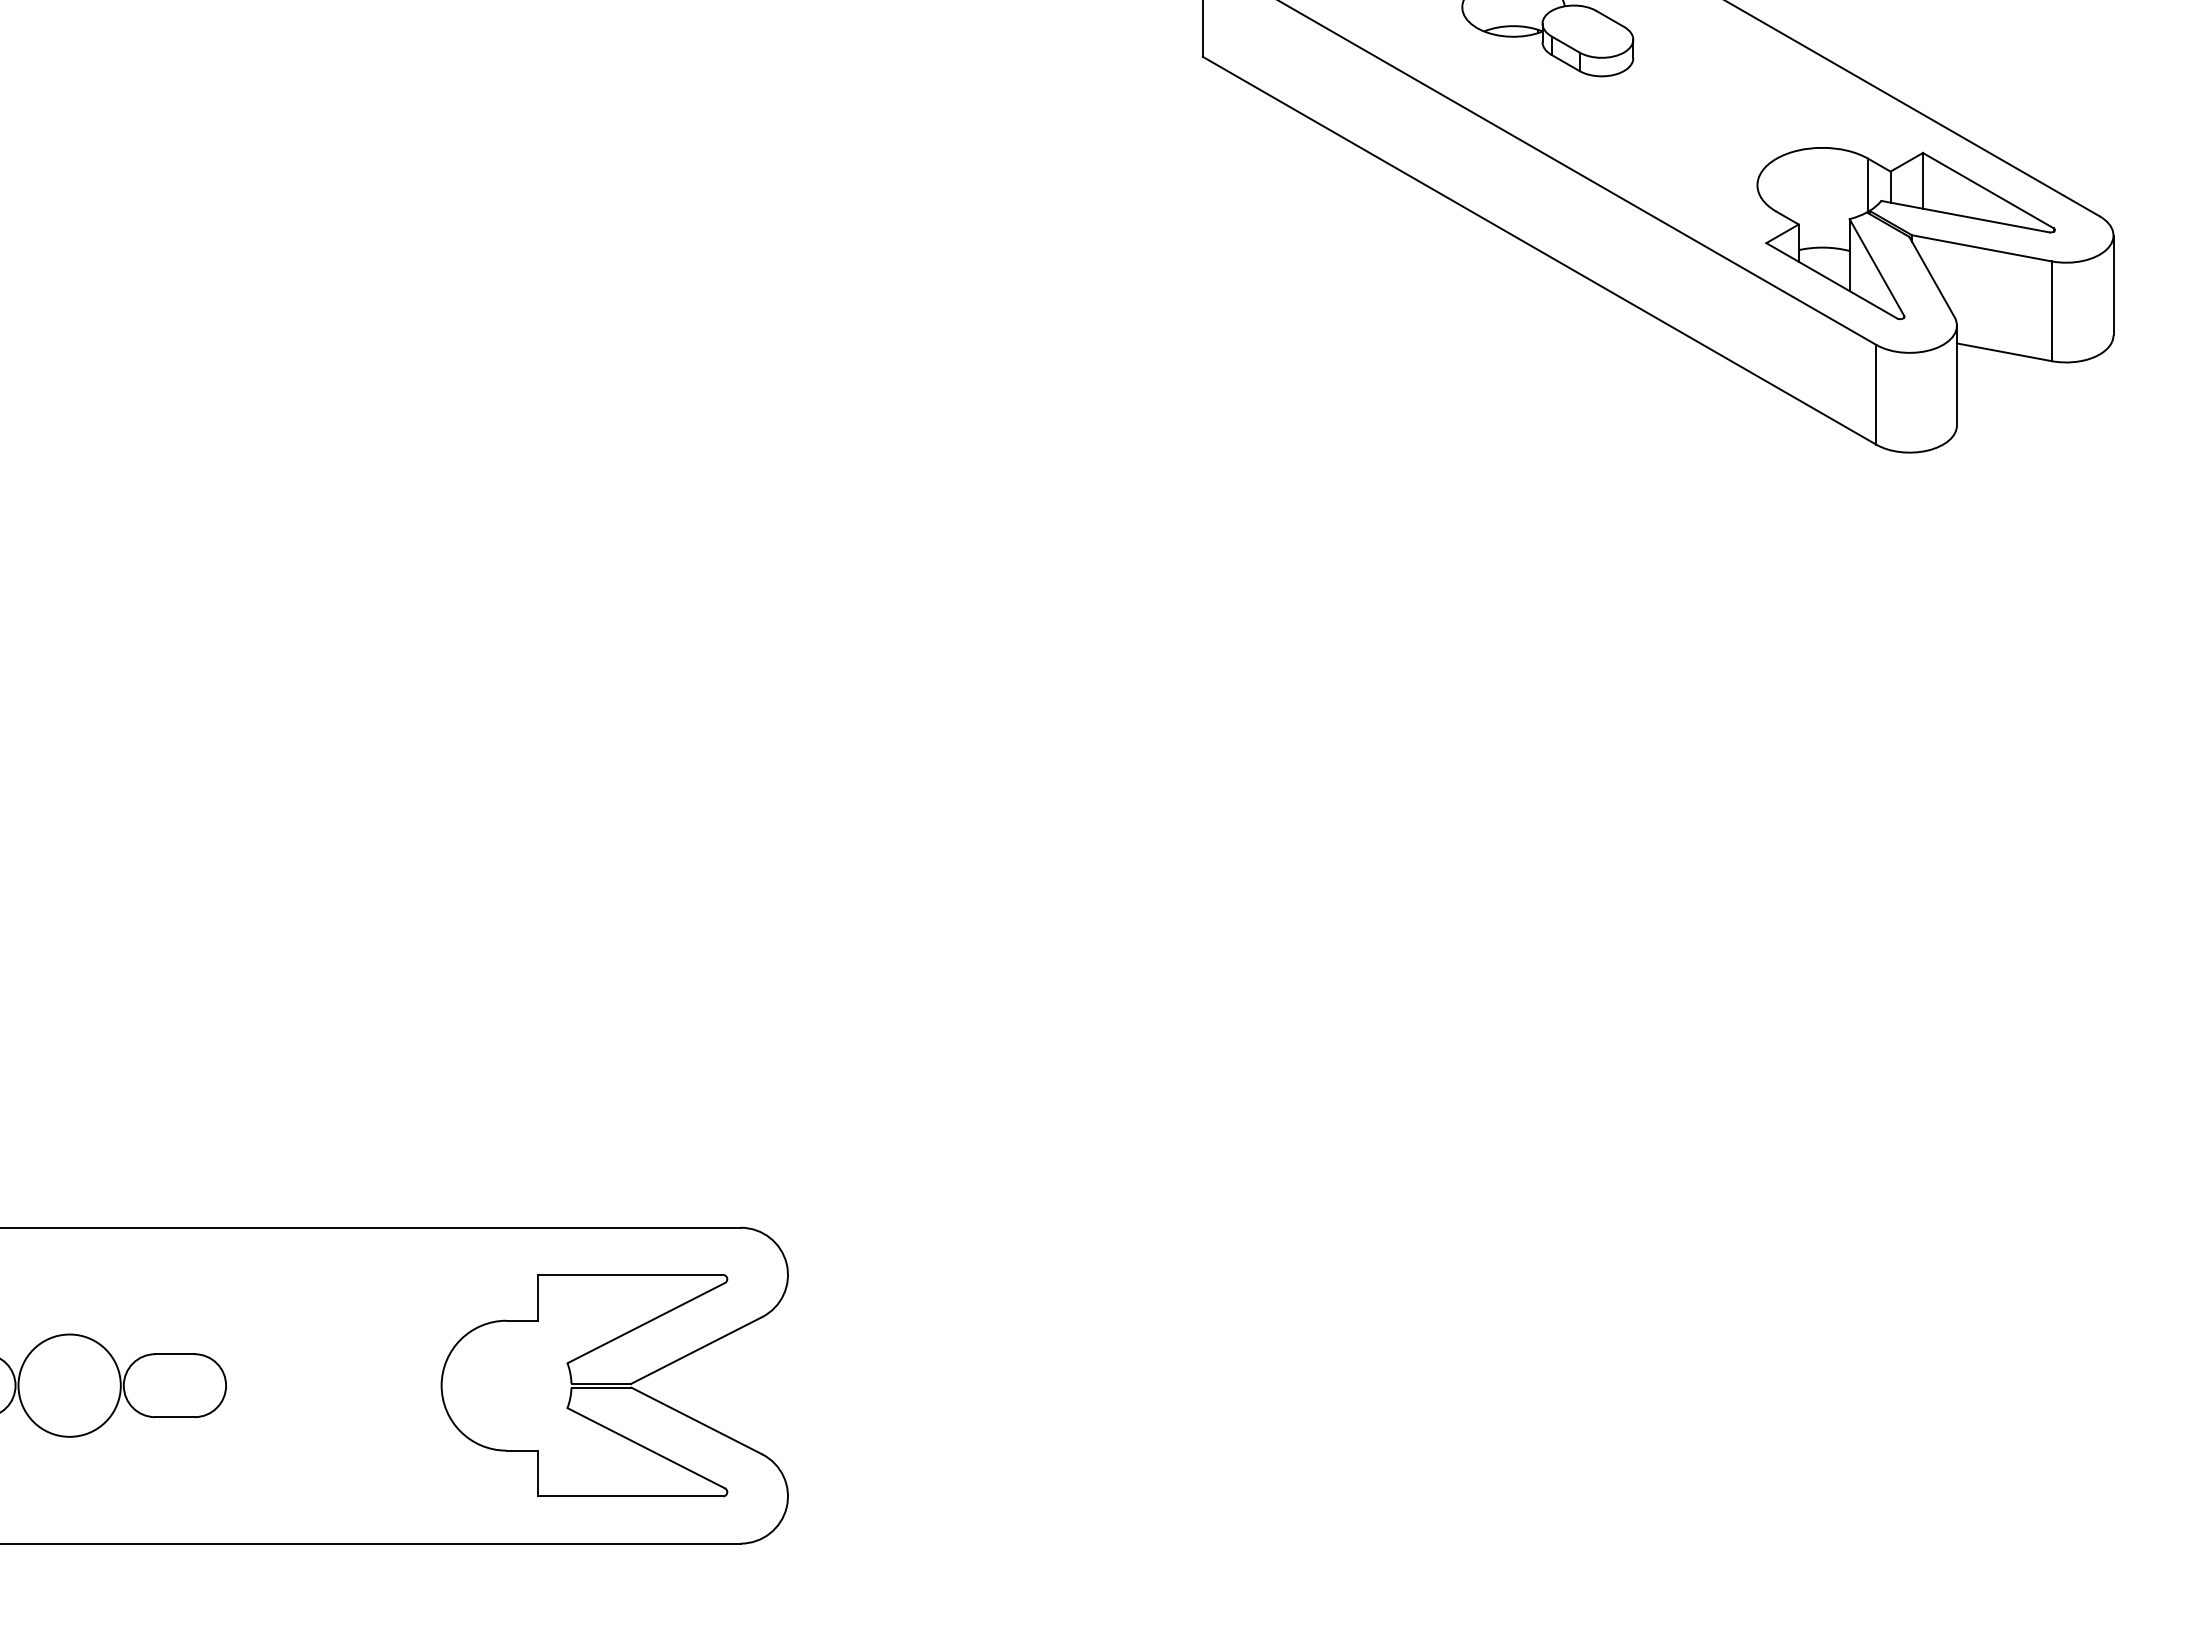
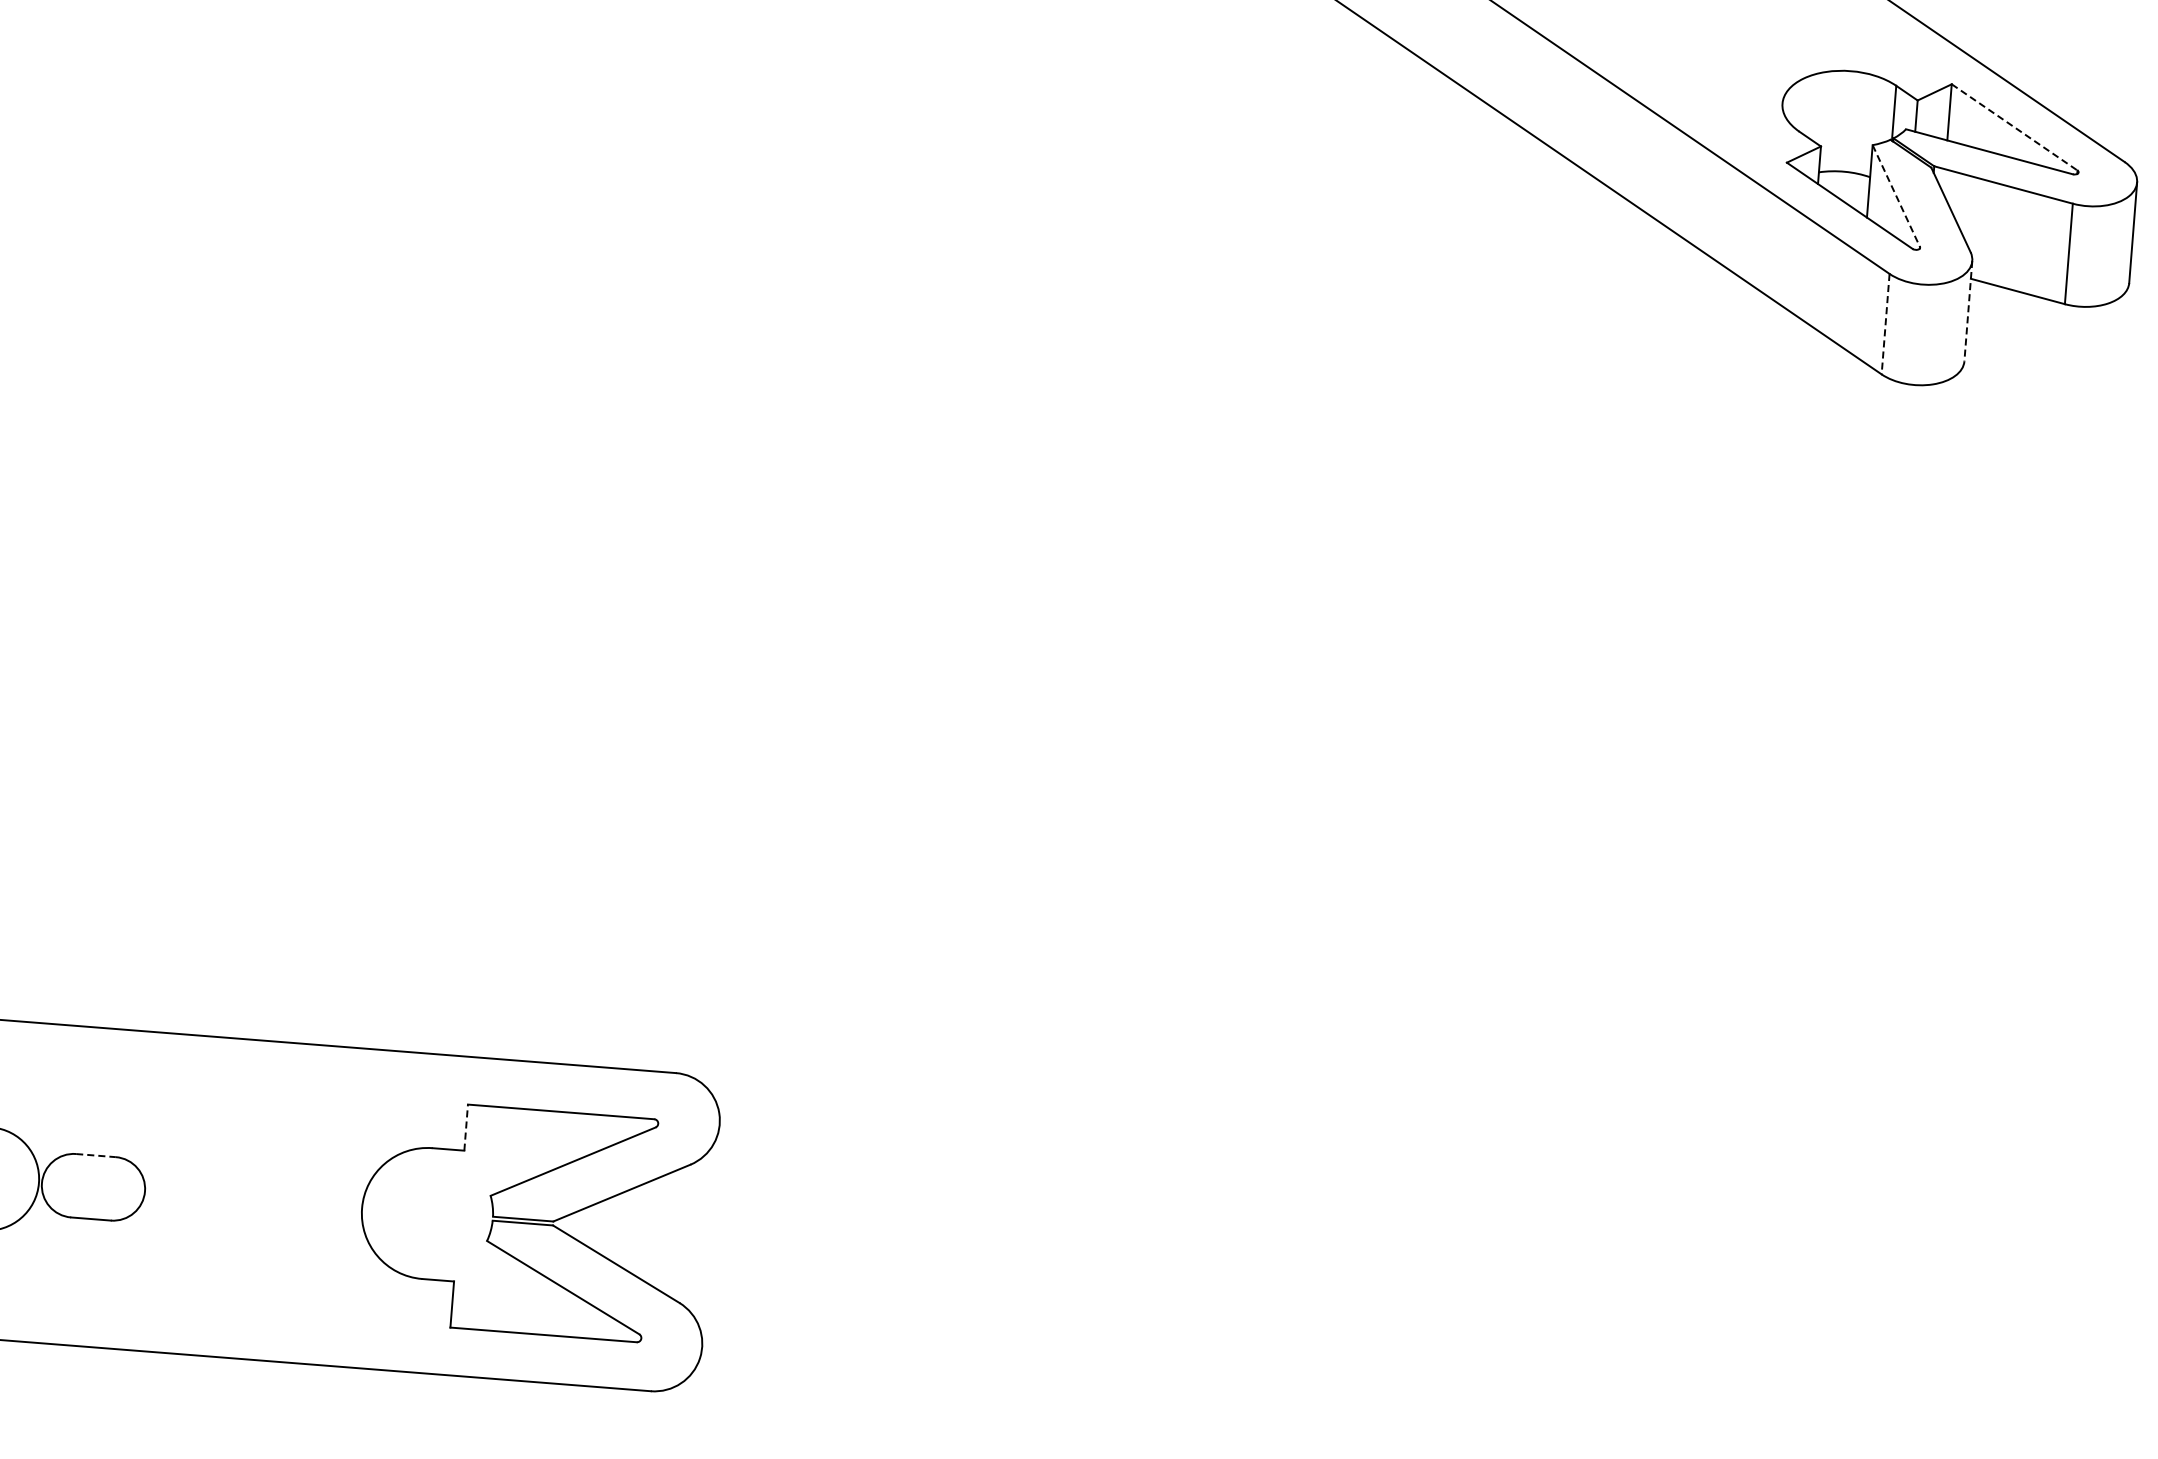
line: (1988, 190) -> (2014, 127), solid -> dashed
line: (1876, 267) -> (1895, 195), solid -> dashed
line: (1956, 375) -> (1967, 311), solid -> dashed
line: (1876, 394) -> (1885, 323), solid -> dashed
line: (538, 1297) -> (466, 1127), solid -> dashed
line: (174, 1354) -> (95, 1155), solid -> dashed

